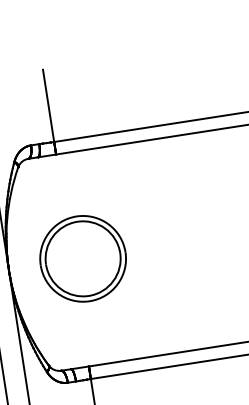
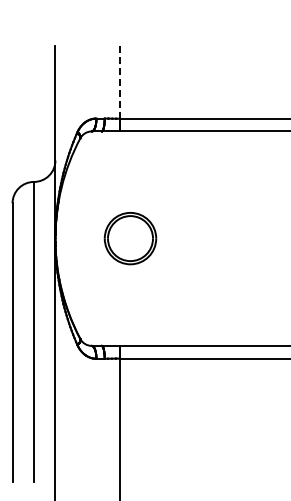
line: (48, 106) -> (119, 82), solid -> dashed
part: (83, 258) -> (130, 238), size x0.6

